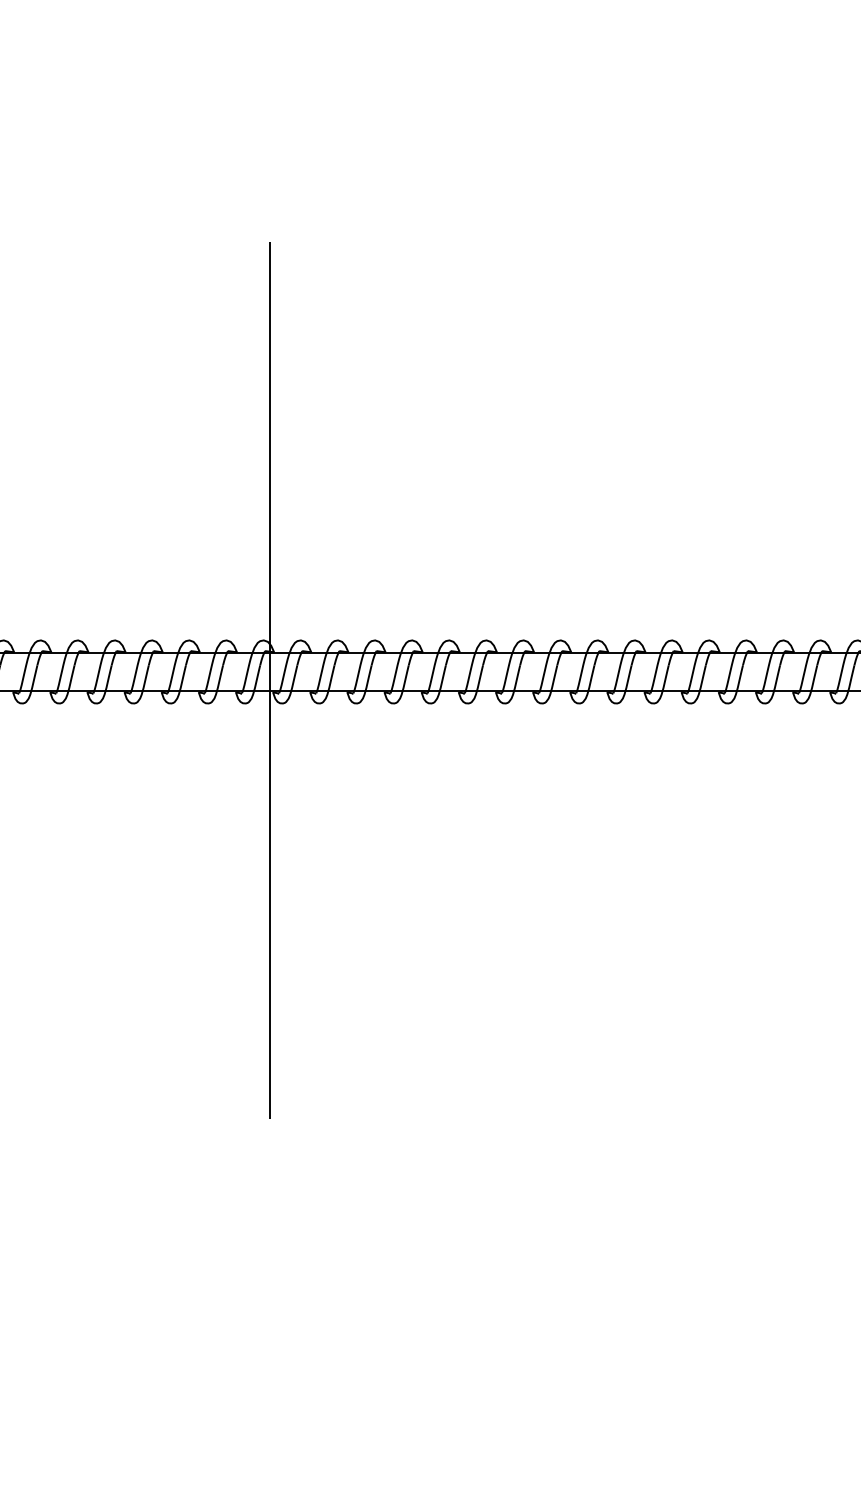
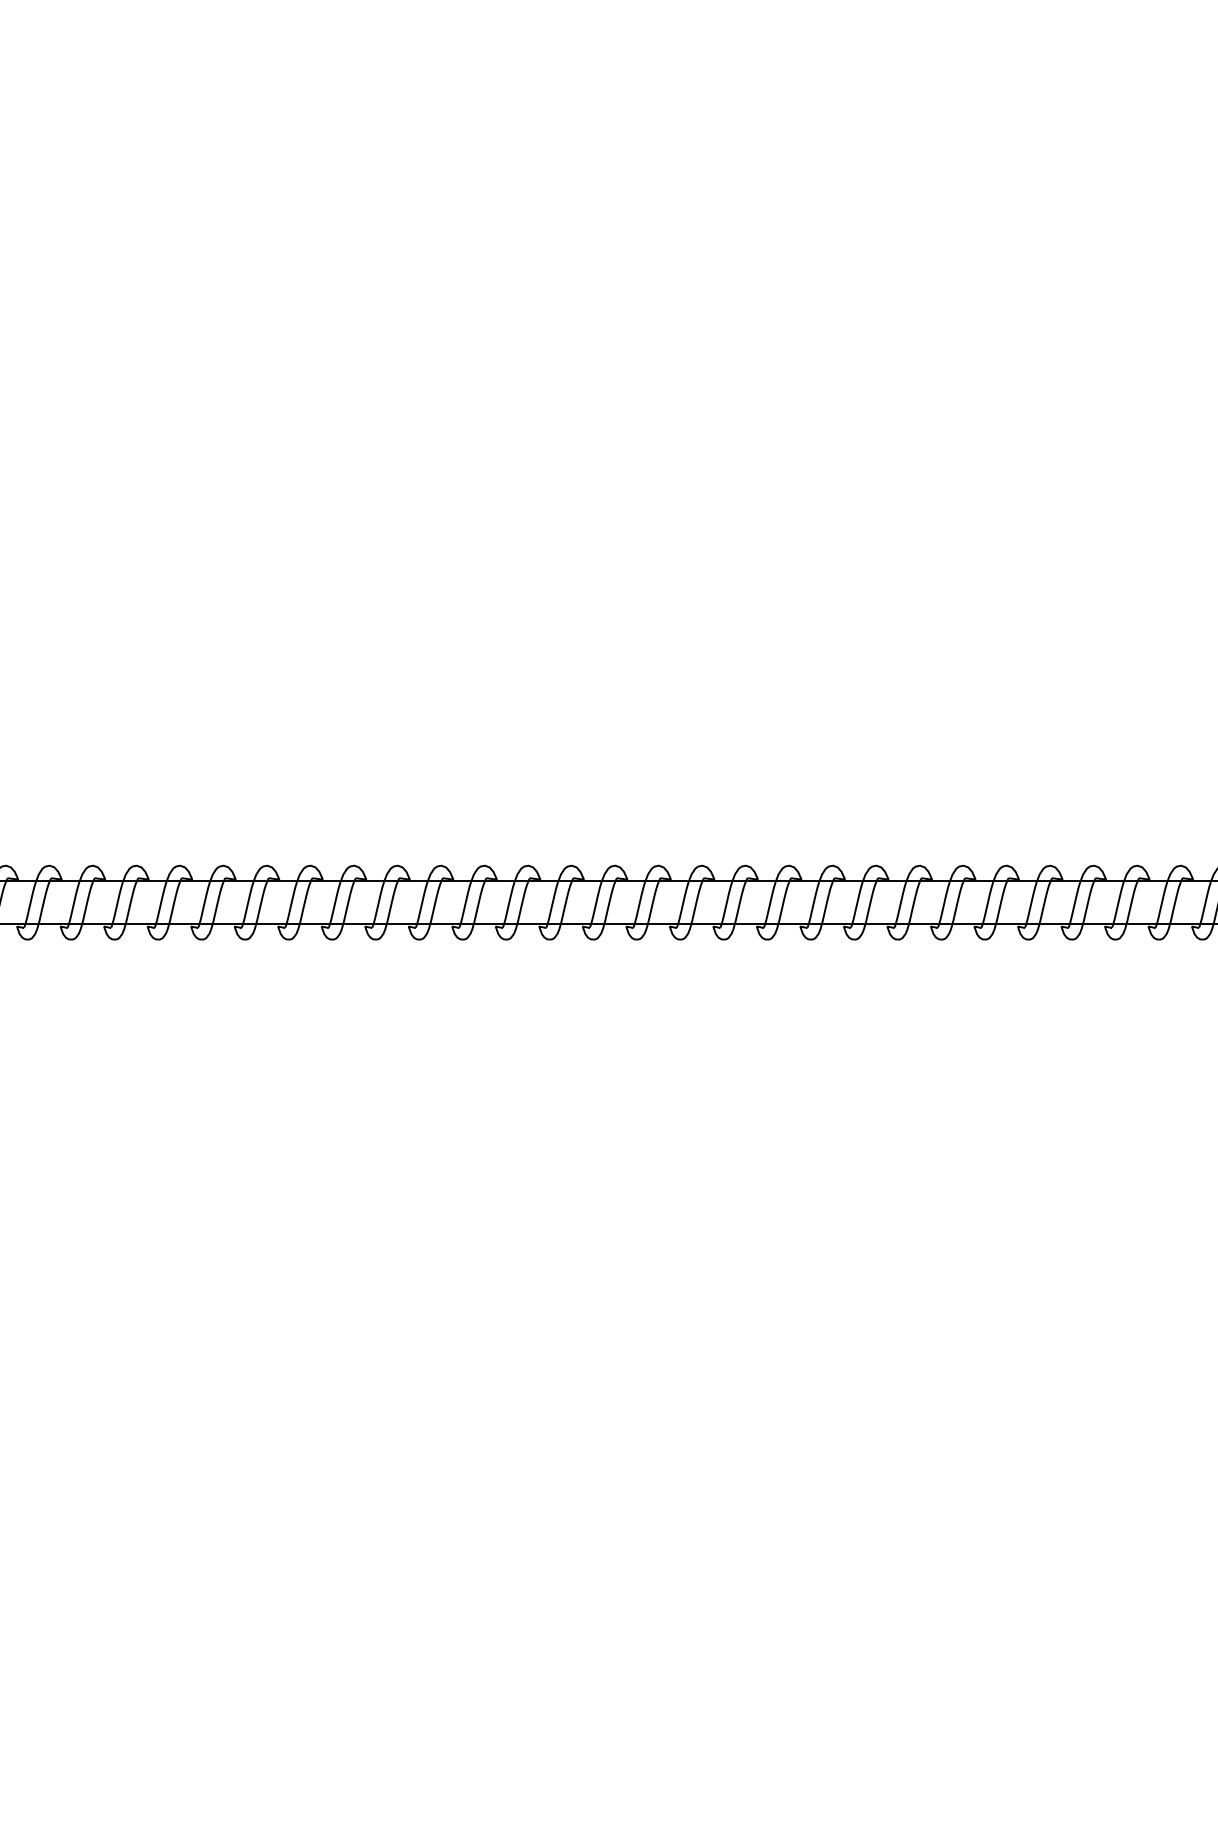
line: (269, 680) -> (230, 912), removed

